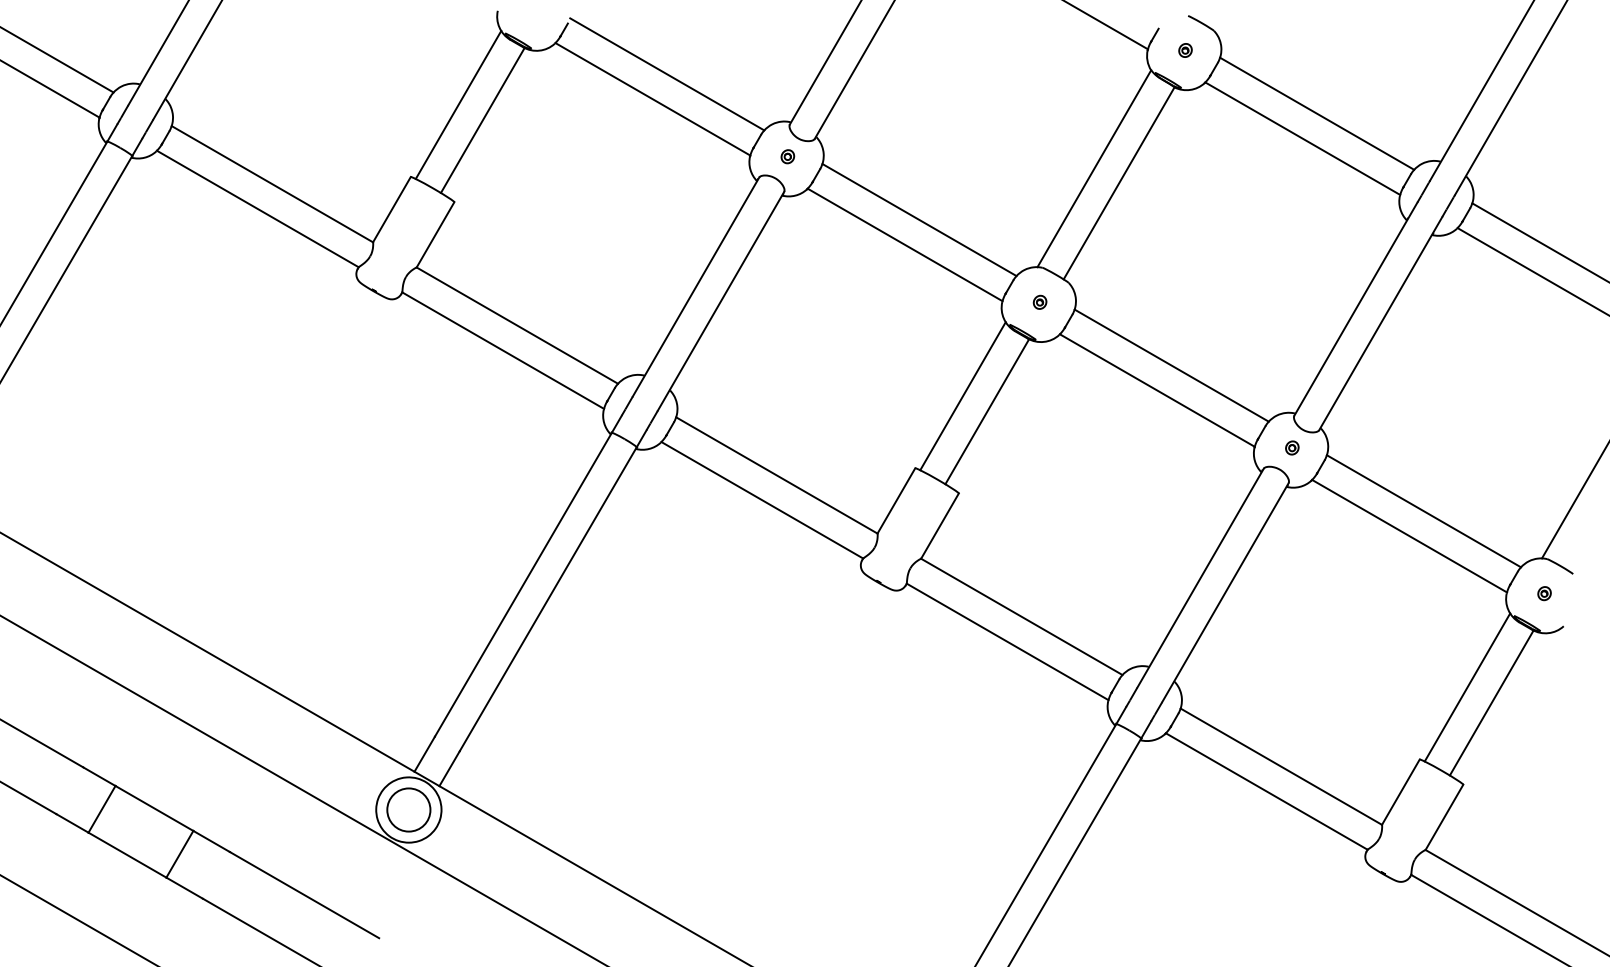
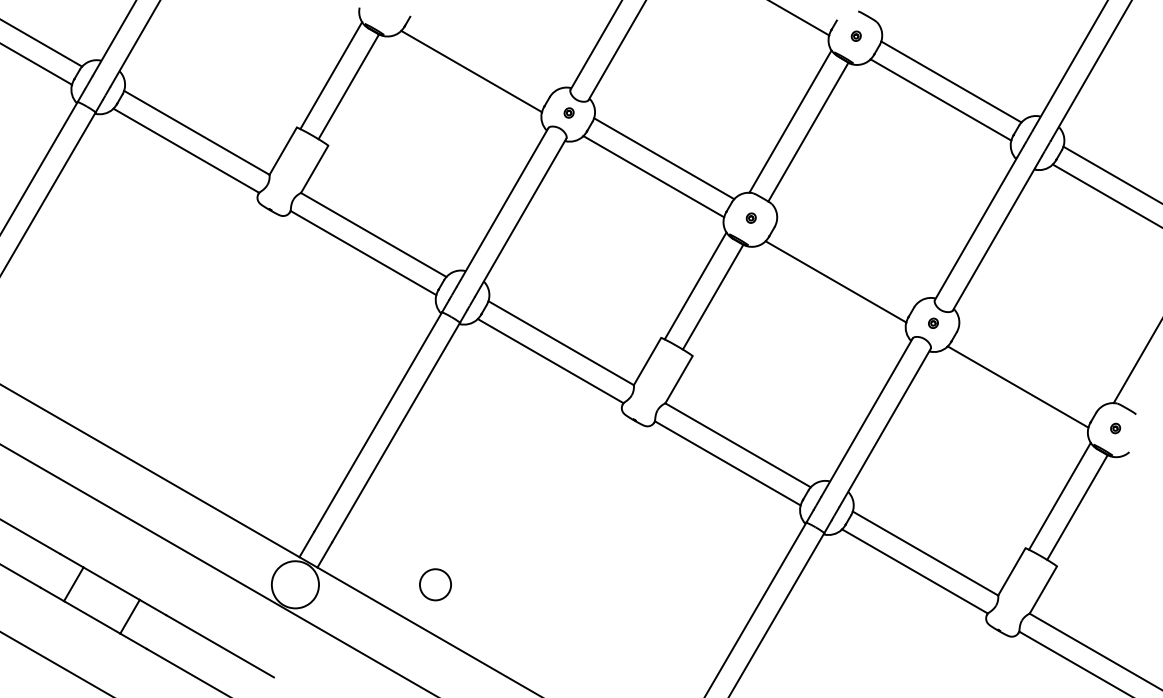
line: (667, 74) -> (482, 53), removed
line: (1171, 365) -> (846, 263), removed
line: (1423, 511) -> (1028, 369), removed
circle: (408, 809) -> (435, 584), moved

